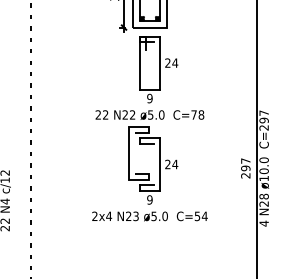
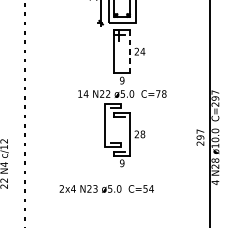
line: (159, 62) -> (130, 51), solid -> dashed
text: (101, 114) -> (82, 93), 22 -> 14
text: (175, 164) -> (143, 134), 24 -> 28
text: (149, 216) -> (106, 189), moved

